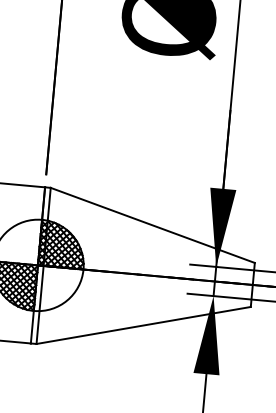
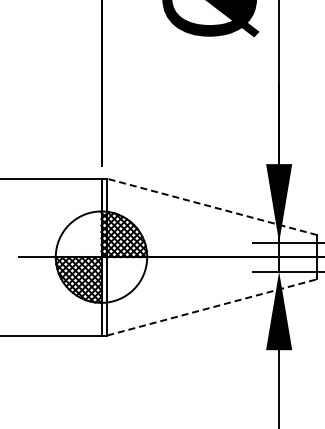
line: (153, 225) -> (212, 206), solid -> dashed
line: (143, 325) -> (212, 307), solid -> dashed

